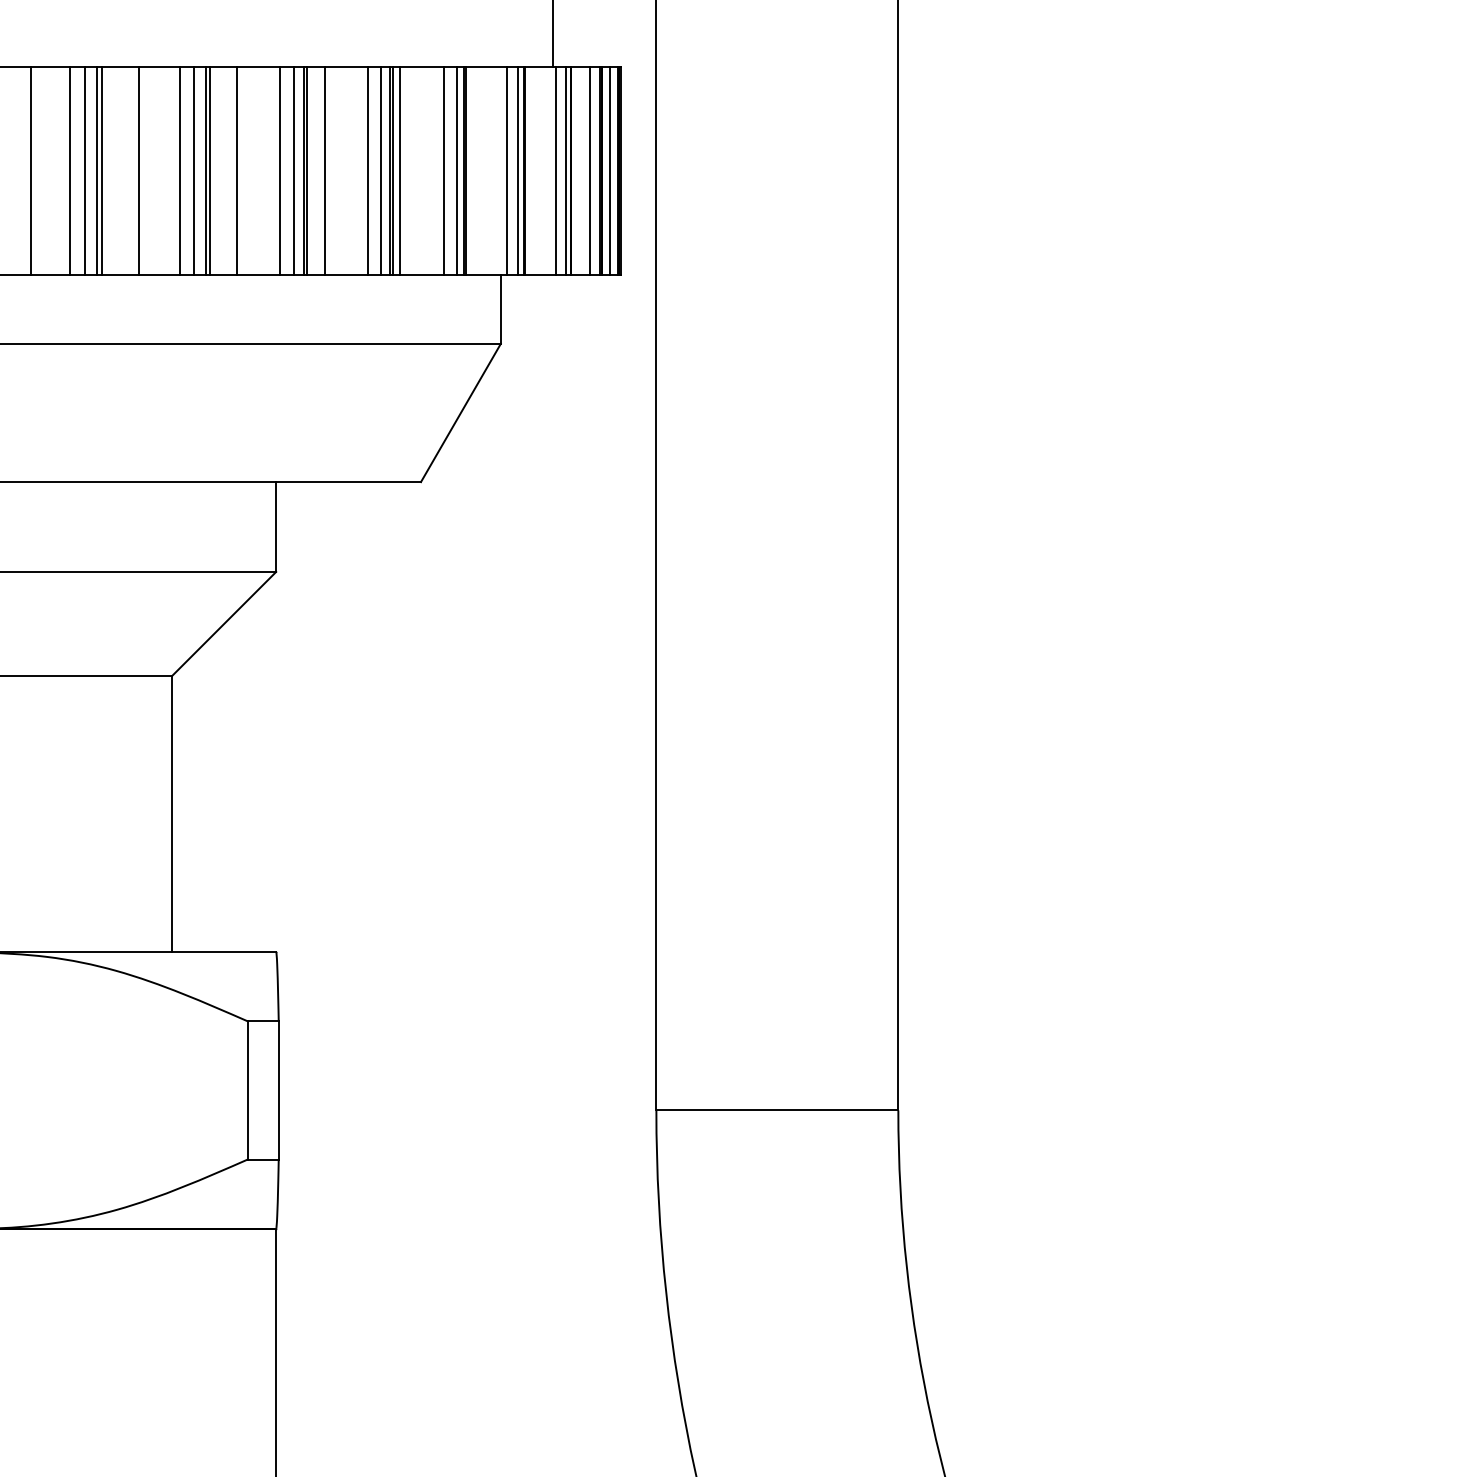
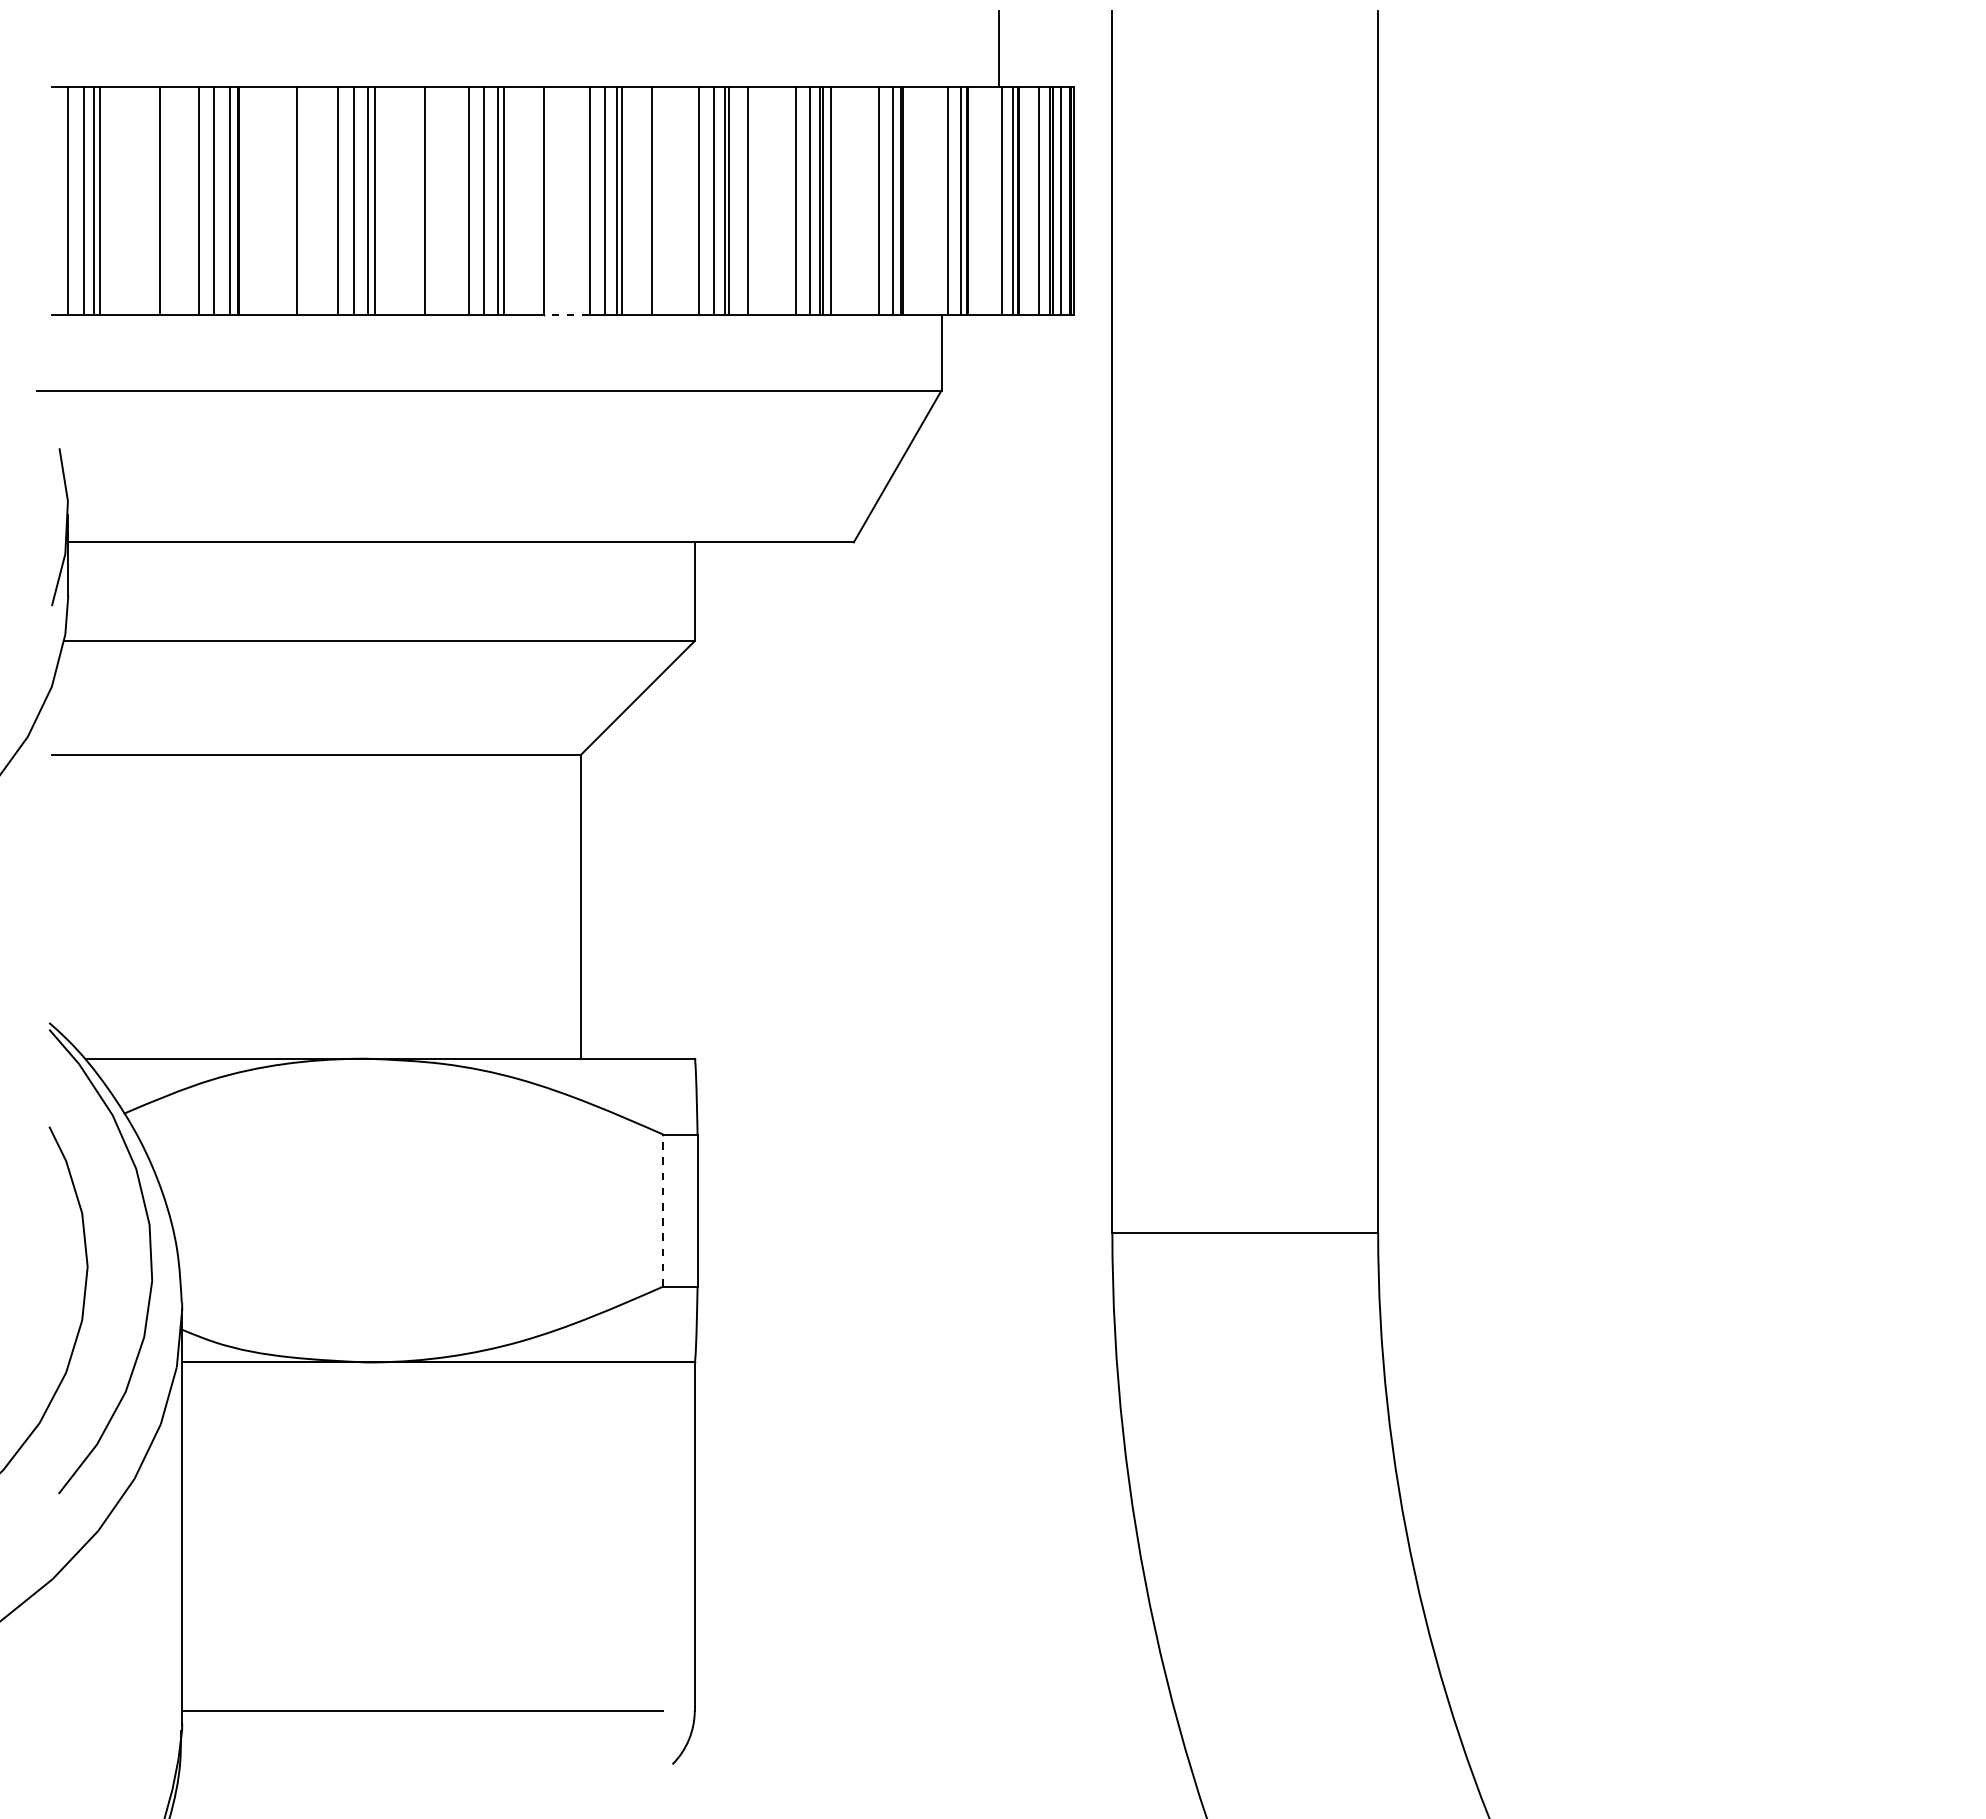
line: (159, 274) -> (566, 314), solid -> dashed
line: (247, 1090) -> (663, 1210), solid -> dashed

